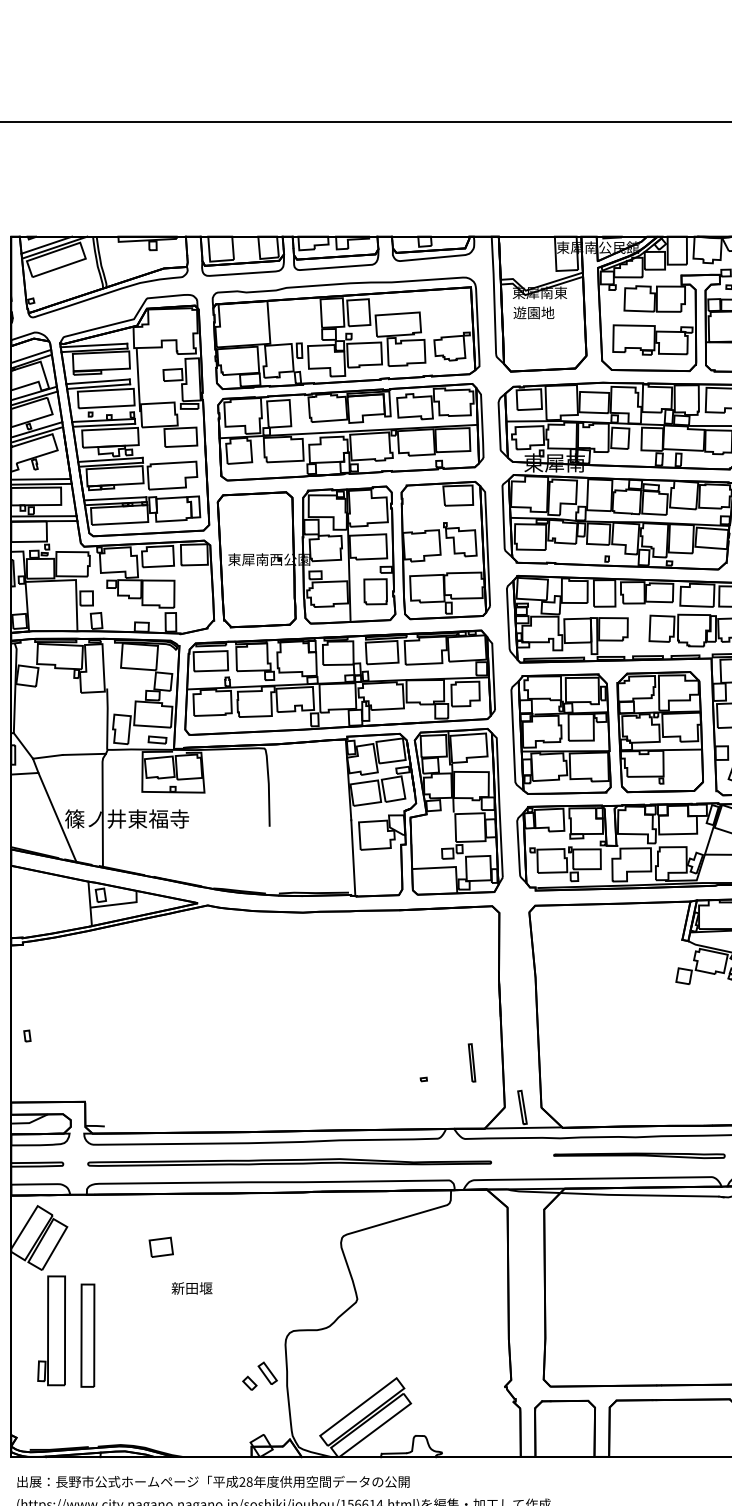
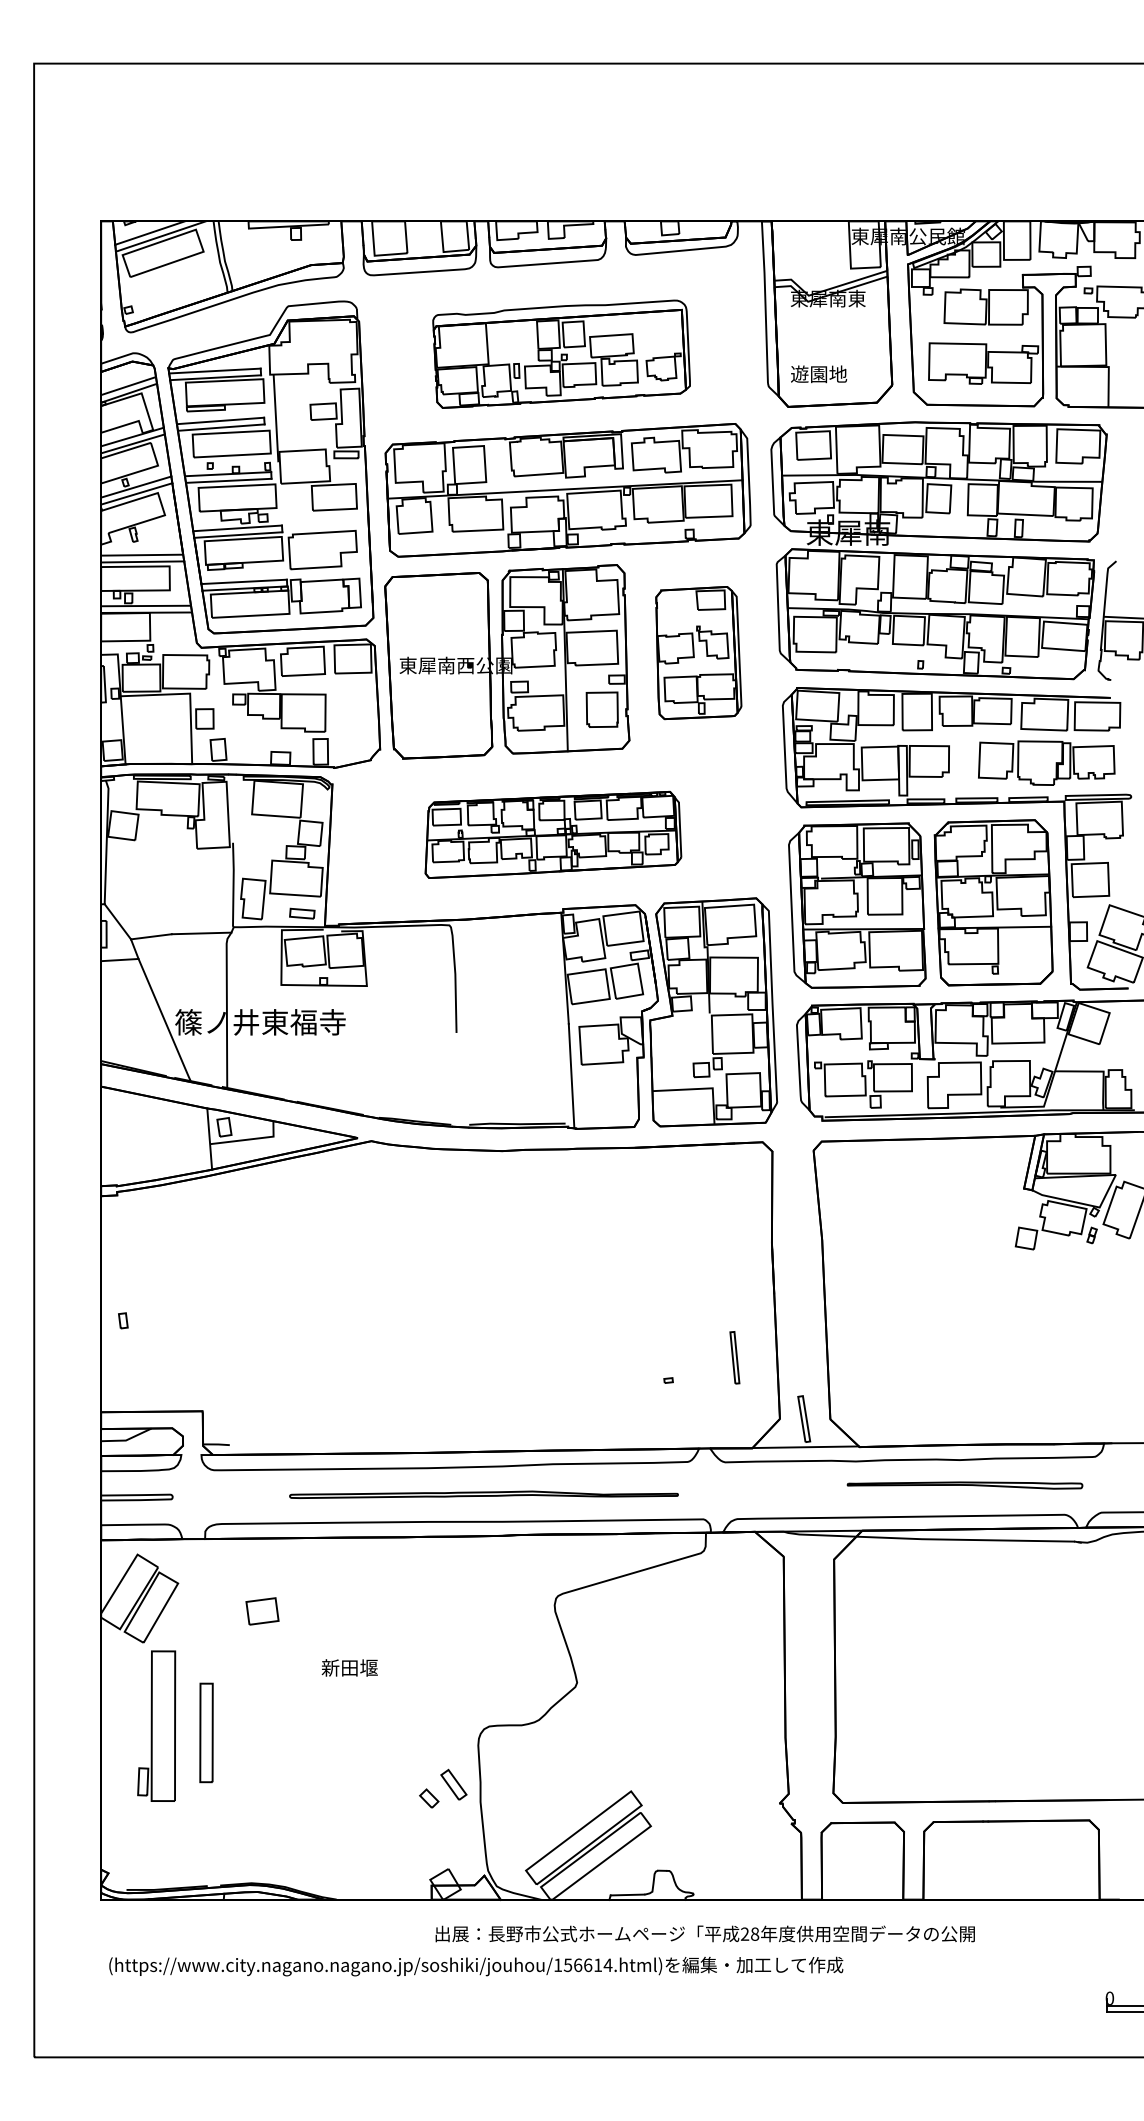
text: (534, 313) -> (819, 374), moved
part: (345, 332) -> (561, 353), size x0.7
part: (445, 550) -> (698, 652), size x0.7
part: (340, 682) -> (553, 834), size x0.6
part: (289, 1162) -> (483, 1494), size x0.7
part: (161, 1247) -> (262, 1611), moved
part: (87, 1335) -> (206, 1732), size x0.7
text: (212, 1481) -> (704, 1933), moved

